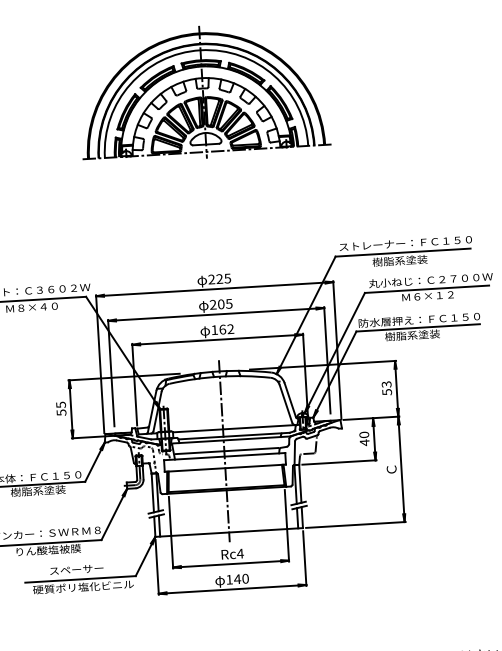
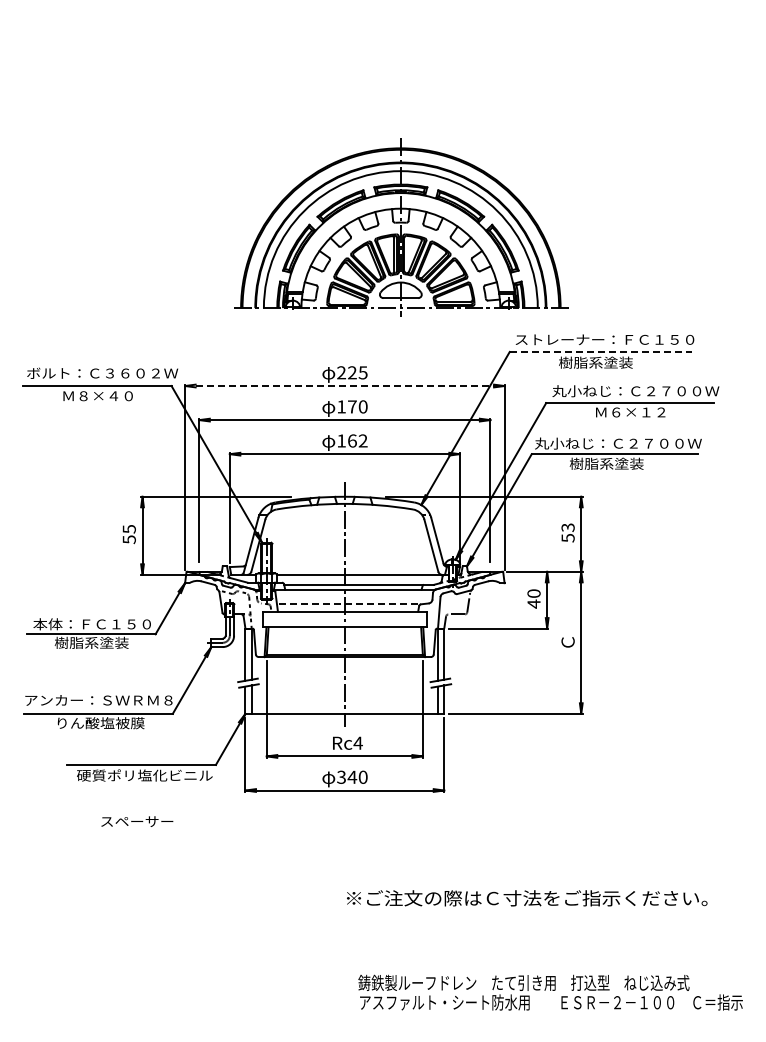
part: (203, 92) -> (401, 227), moved
line: (402, 252) -> (600, 351), solid -> dashed
line: (214, 289) -> (344, 386), solid -> dashed
text: (221, 304) -> (352, 406), 205 -> 170
text: (420, 319) -> (618, 443), 防水層押え：ＦＣ１５０ -> 丸小ねじ：Ｃ２７００Ｗ
line: (227, 451) -> (348, 604), solid -> dashed
text: (76, 569) -> (137, 821), moved
text: (229, 579) -> (341, 776), 140 -> 340

